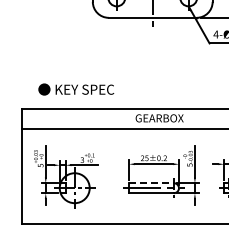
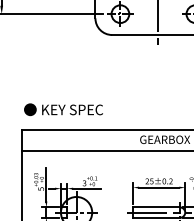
text: (76, 89) -> (63, 109), moved
line: (152, 183) -> (157, 207), dashed -> solid

